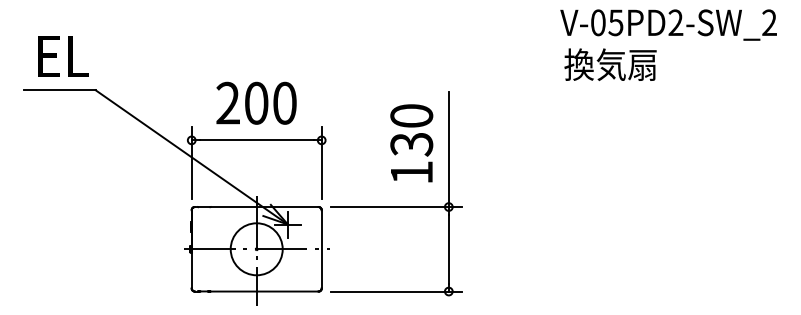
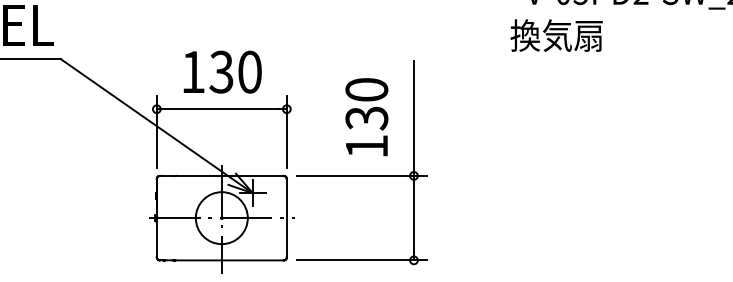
text: (610, 64) -> (556, 35), moved
text: (242, 102) -> (207, 71), 200 -> 130
text: (411, 143) -> (366, 117), moved

